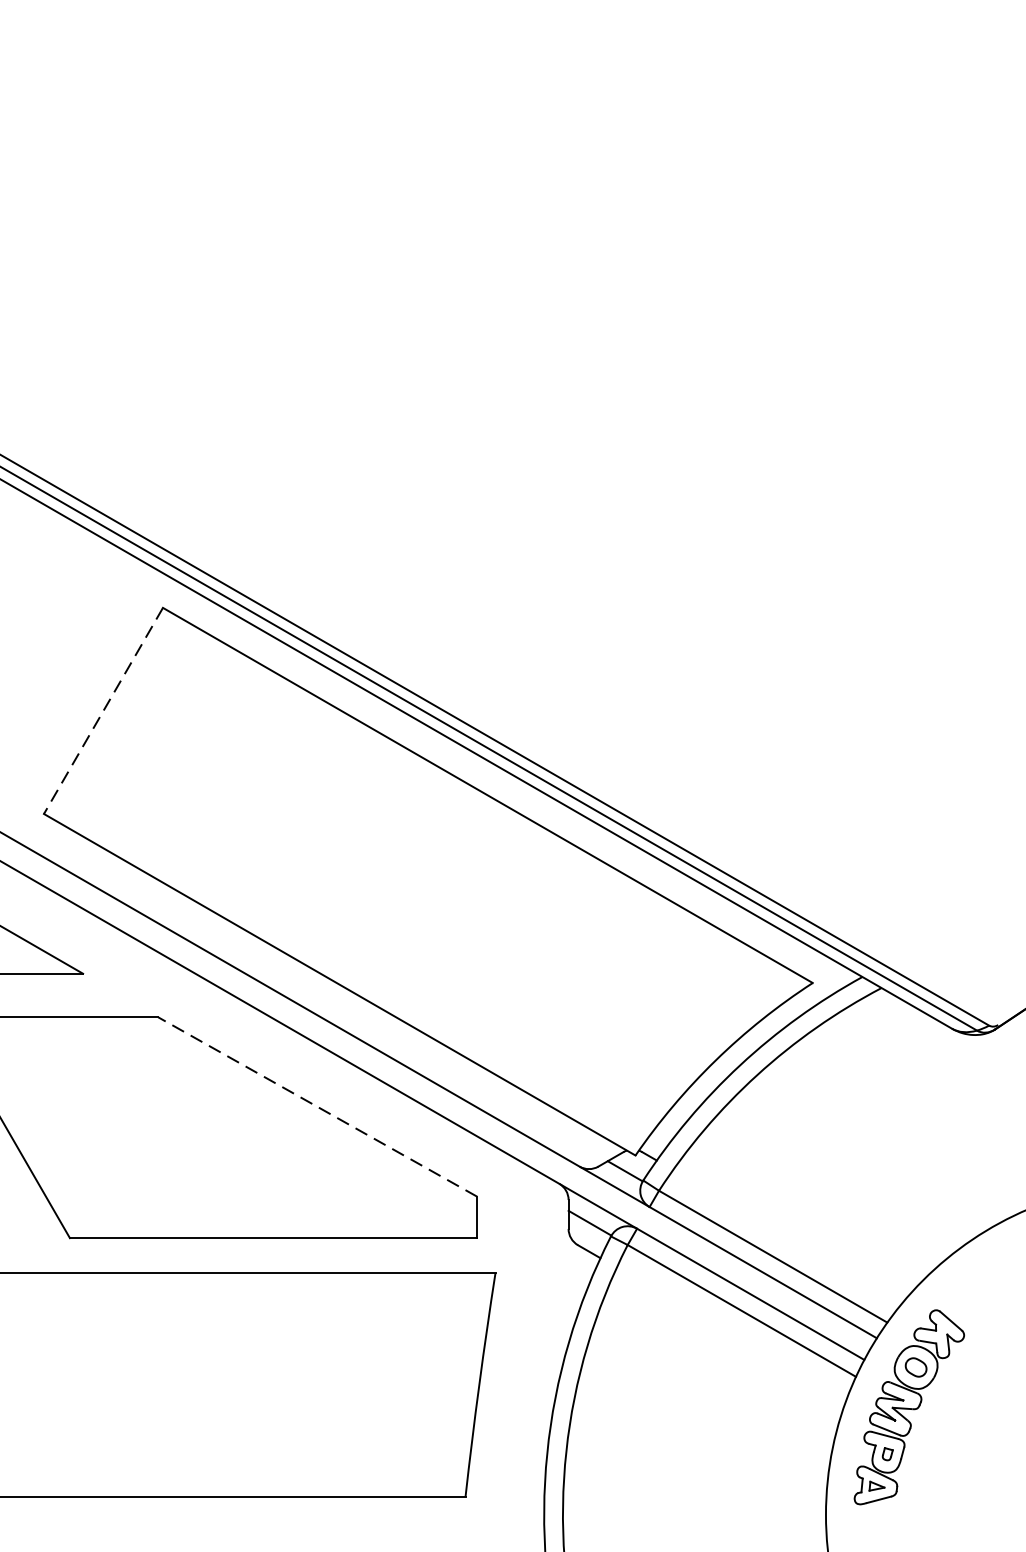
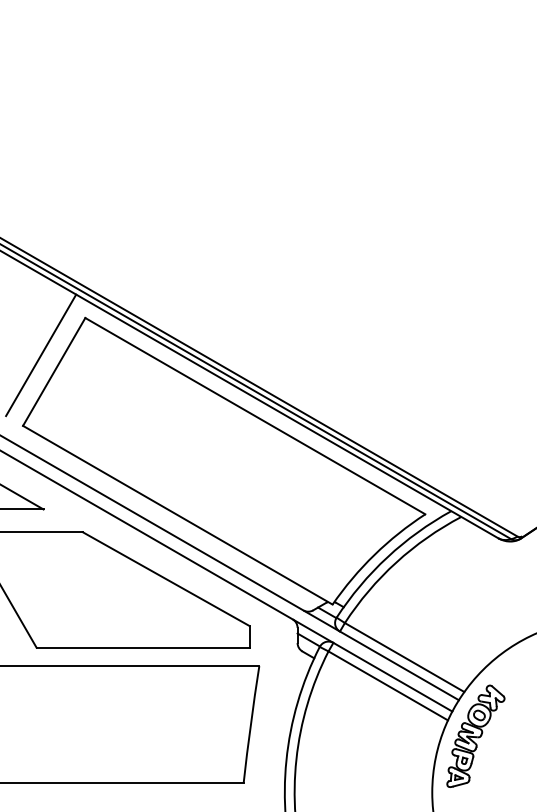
line: (79, 679) -> (41, 355), added
line: (102, 711) -> (53, 372), dashed -> solid
line: (318, 1107) -> (166, 579), dashed -> solid

